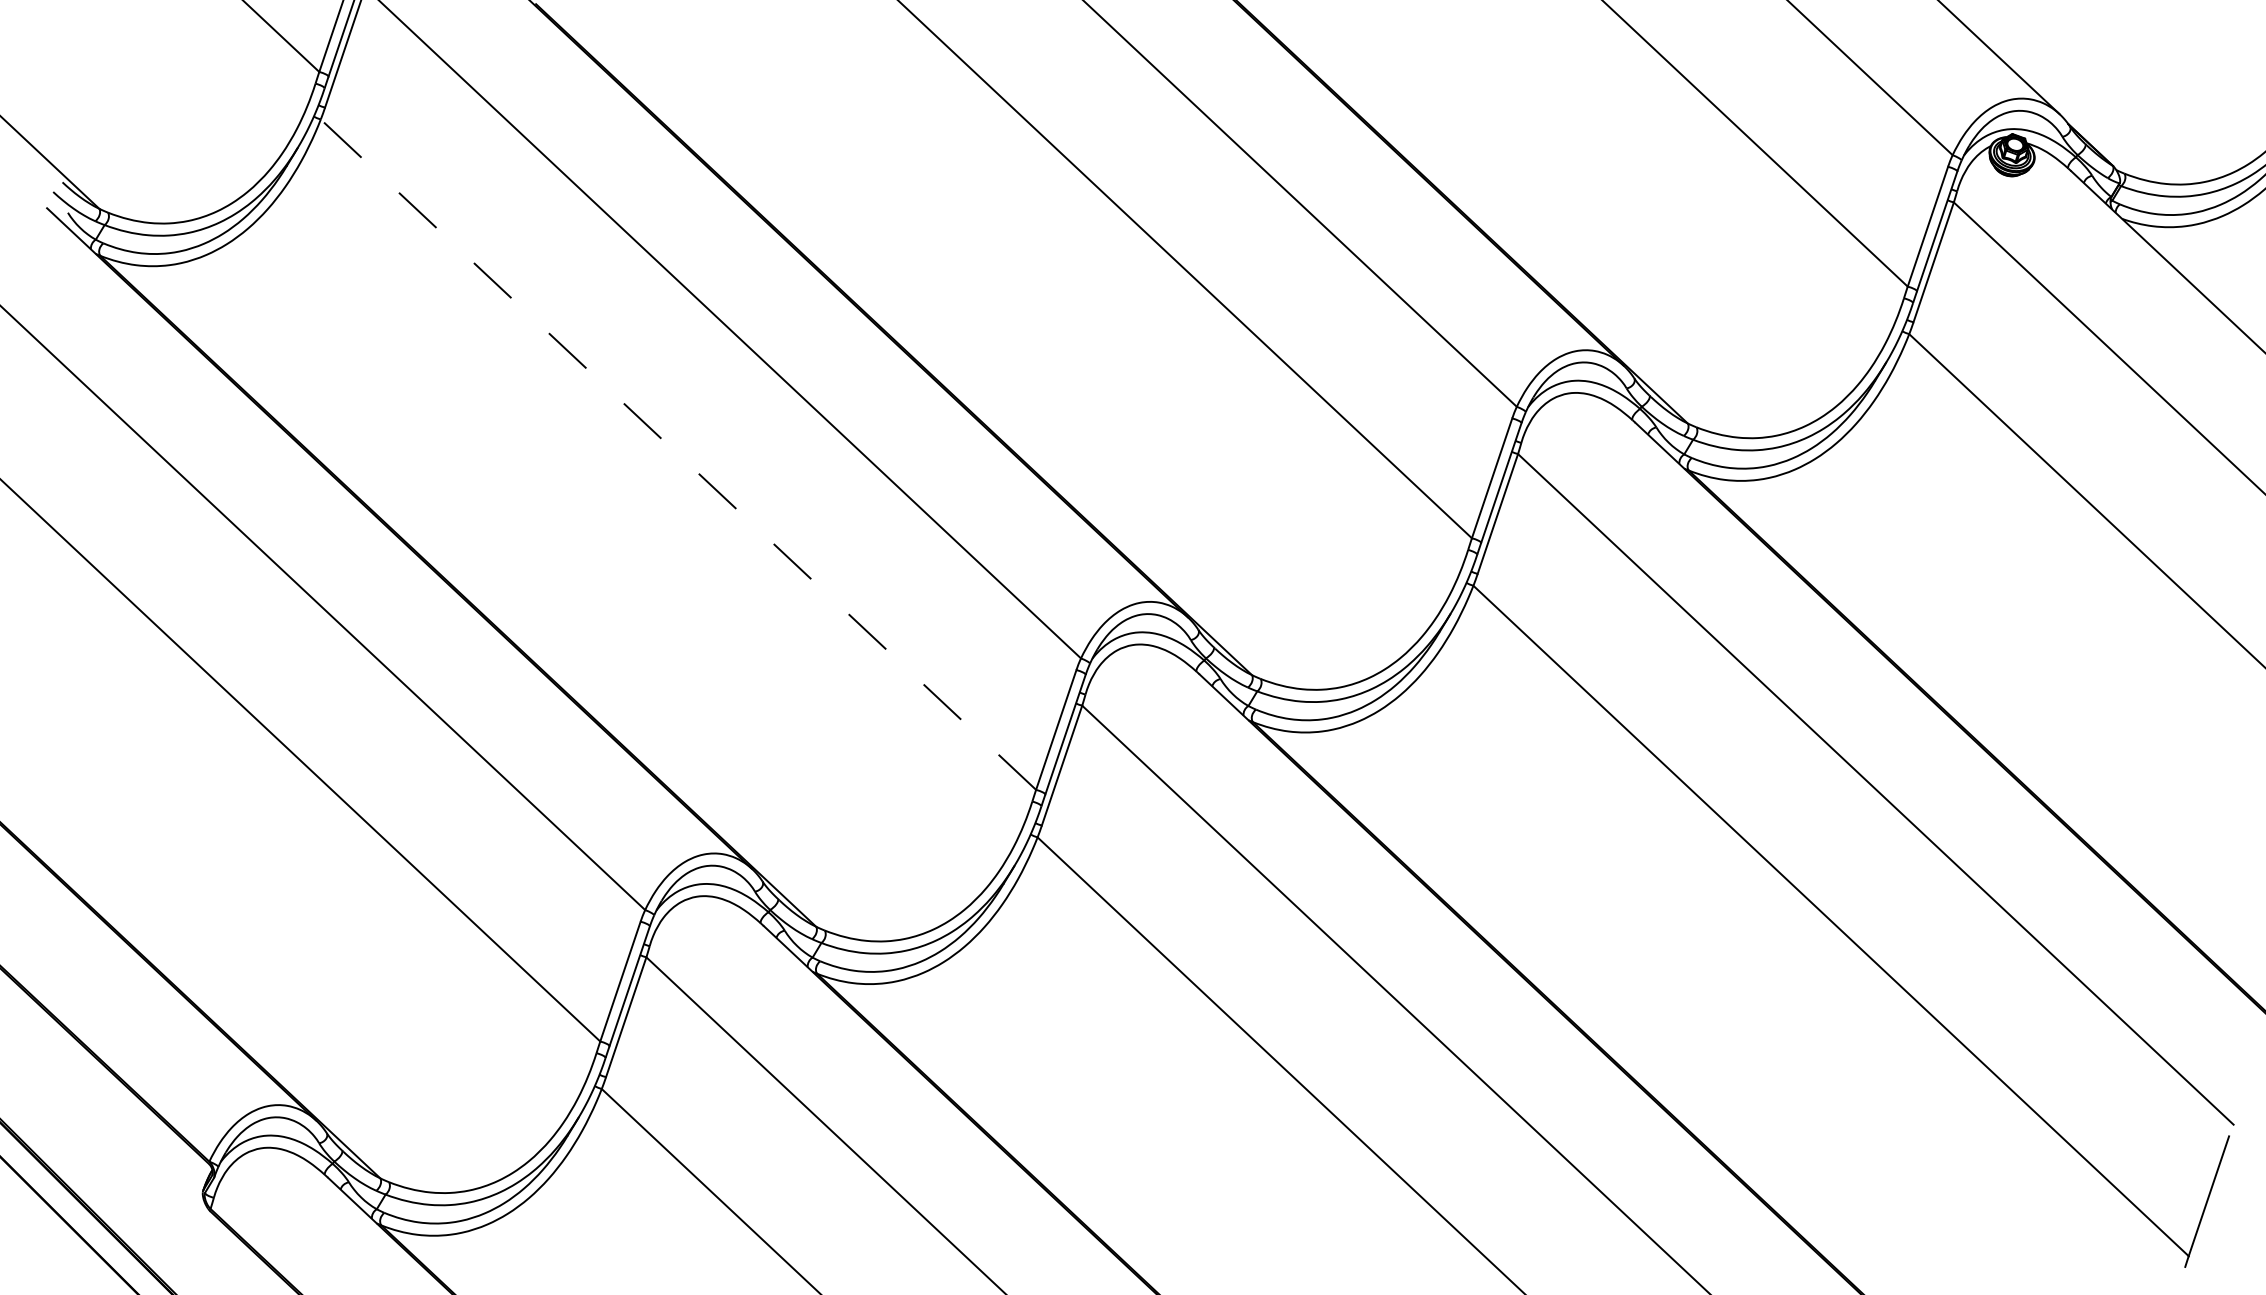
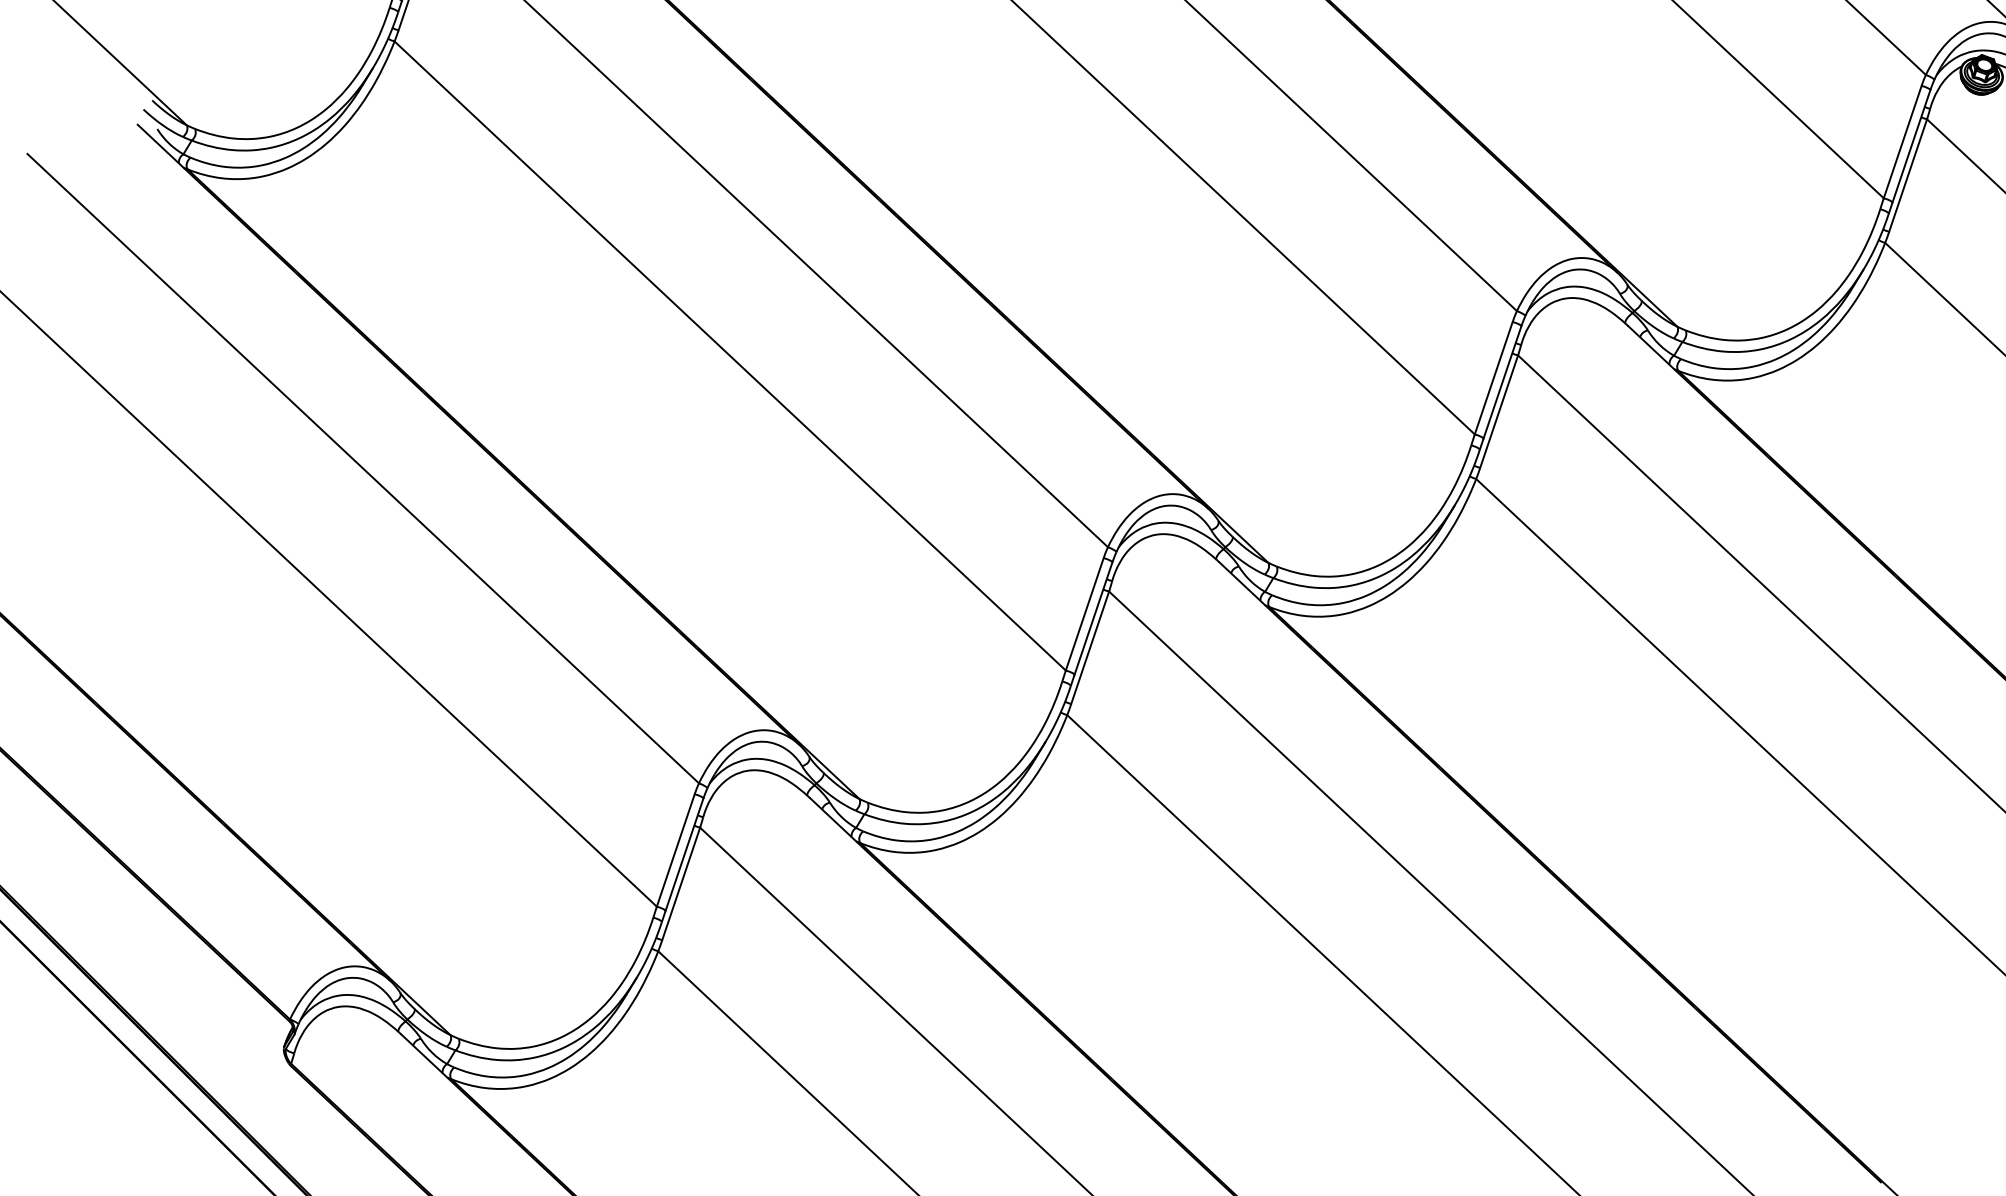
line: (678, 454) -> (730, 355), dashed -> solid

